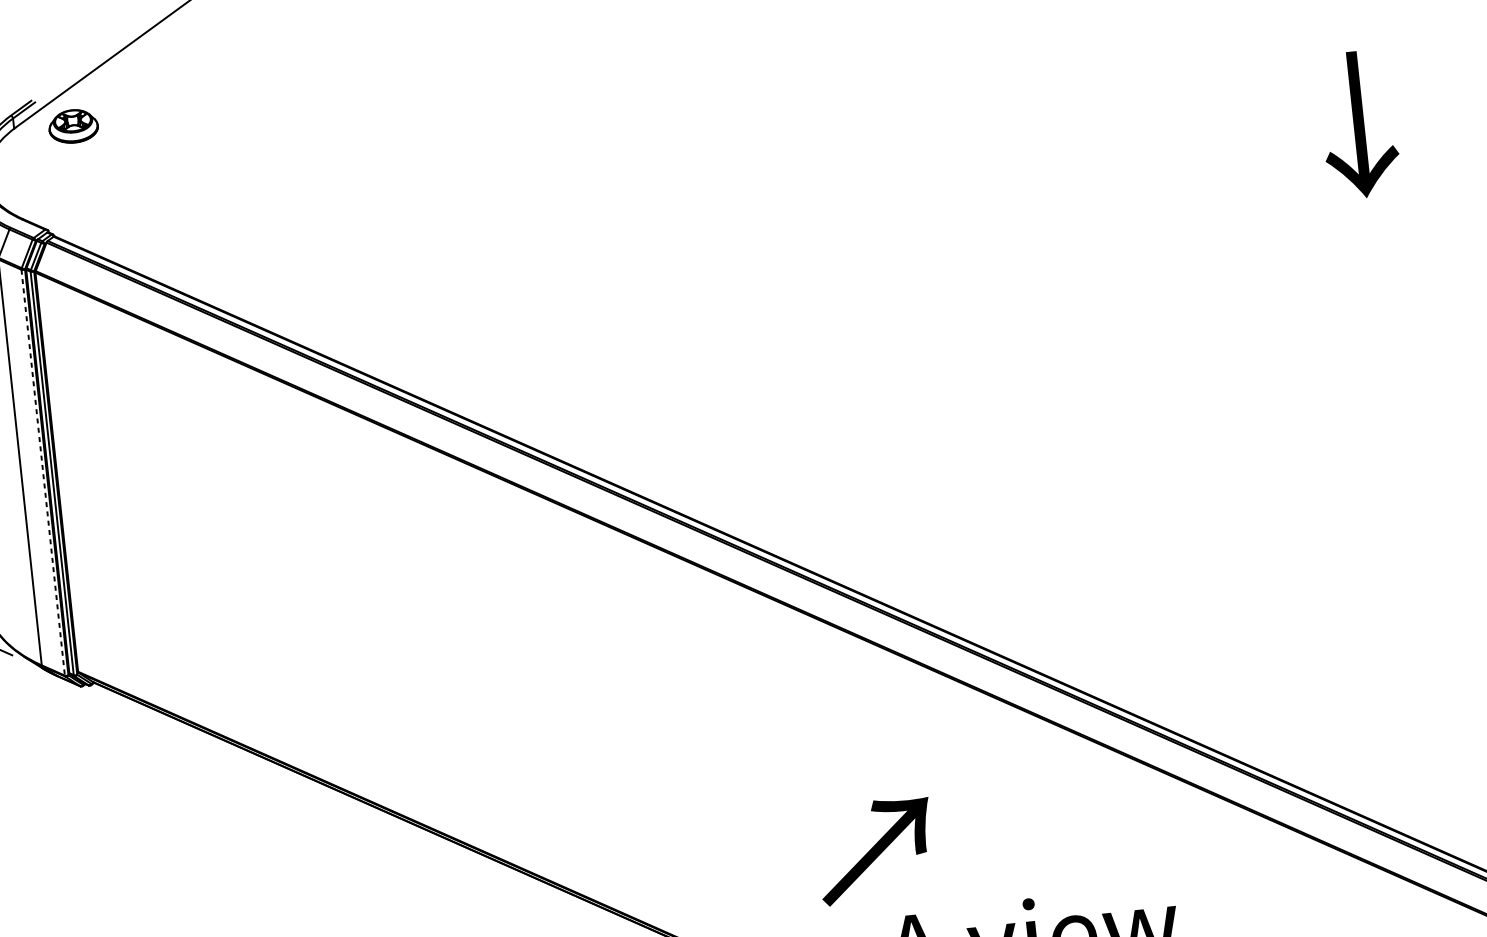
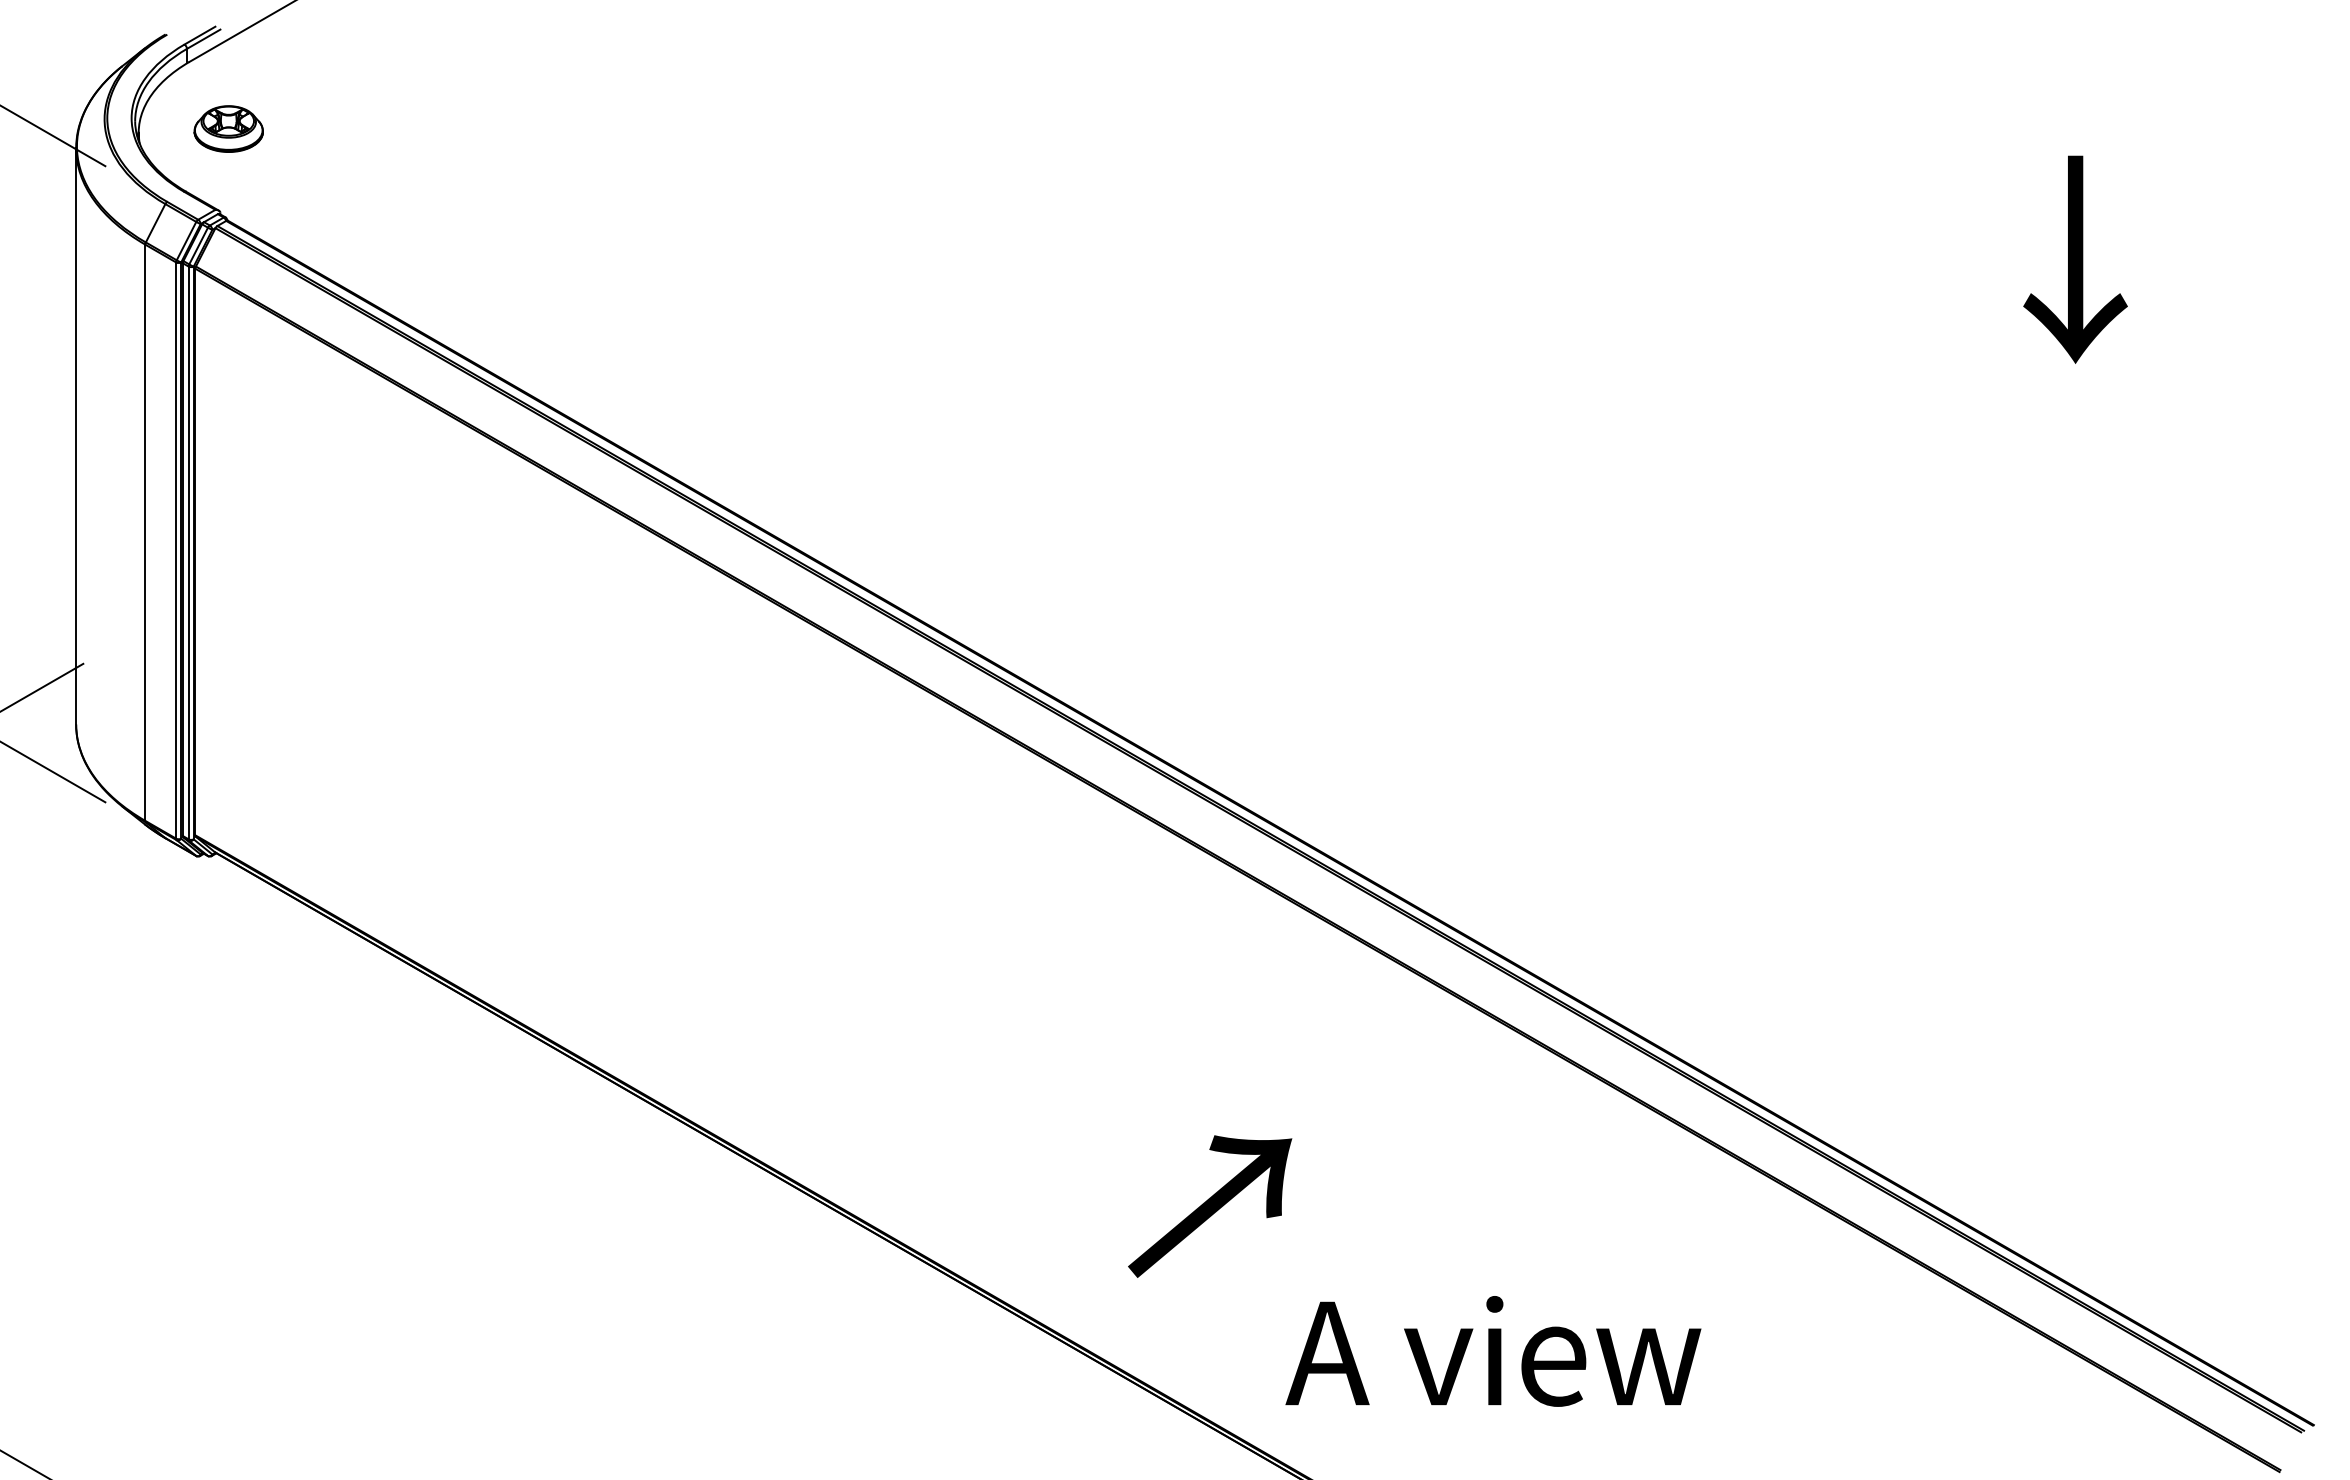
part: (73, 126) -> (228, 128), moved
line: (43, 473) -> (176, 551), dashed -> solid
text: (875, 850) -> (1210, 1206), moved

